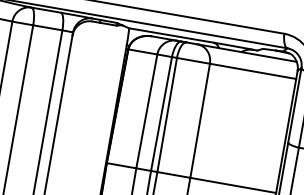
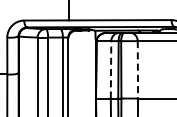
line: (147, 110) -> (111, 69), solid -> dashed
line: (199, 120) -> (137, 69), solid -> dashed

